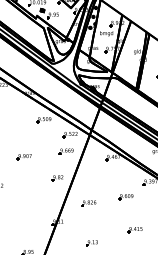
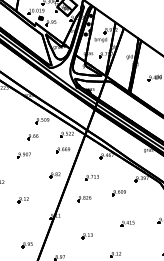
part: (33, 137) -> (32, 137), added
part: (96, 180) -> (91, 177), added
part: (22, 205) -> (22, 200), added

